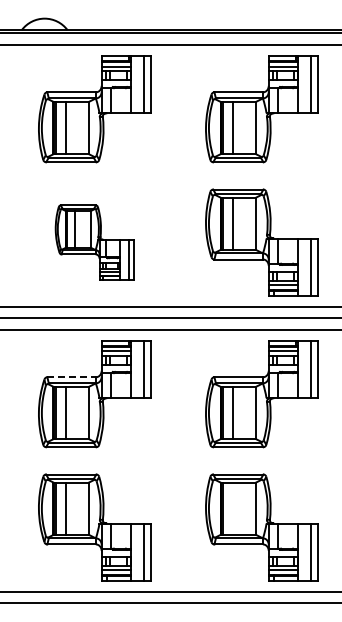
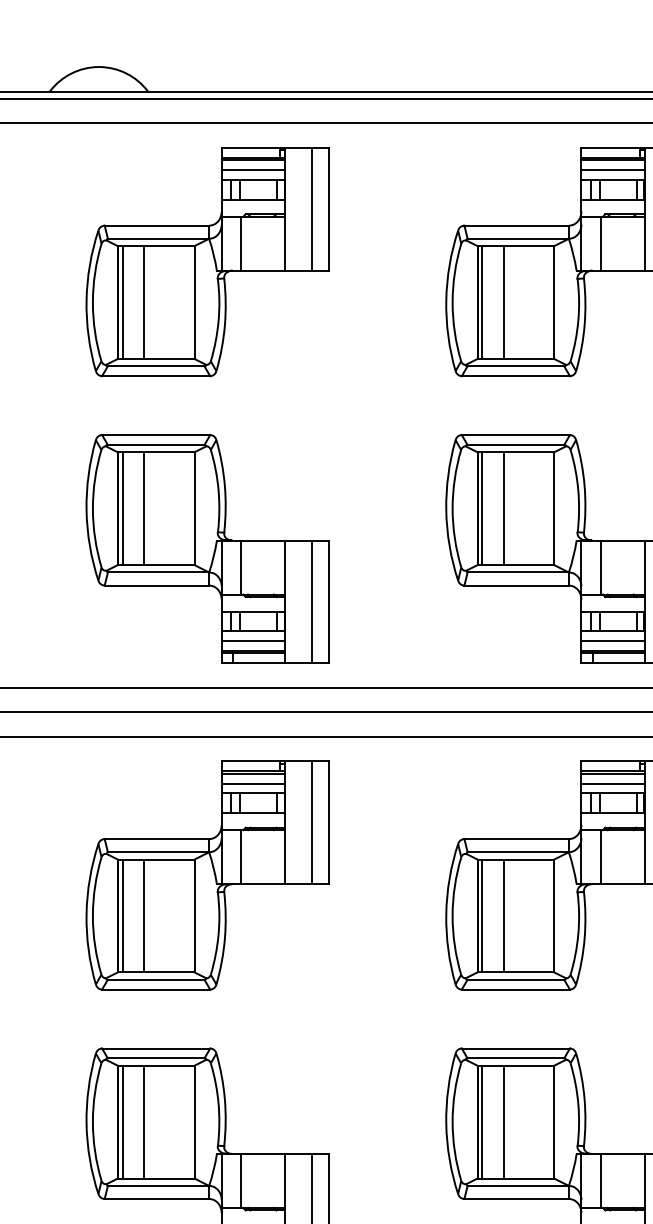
part: (94, 242) -> (206, 548), size x1.43
line: (72, 377) -> (158, 839), dashed -> solid
line: (232, 508) -> (503, 1121), added

